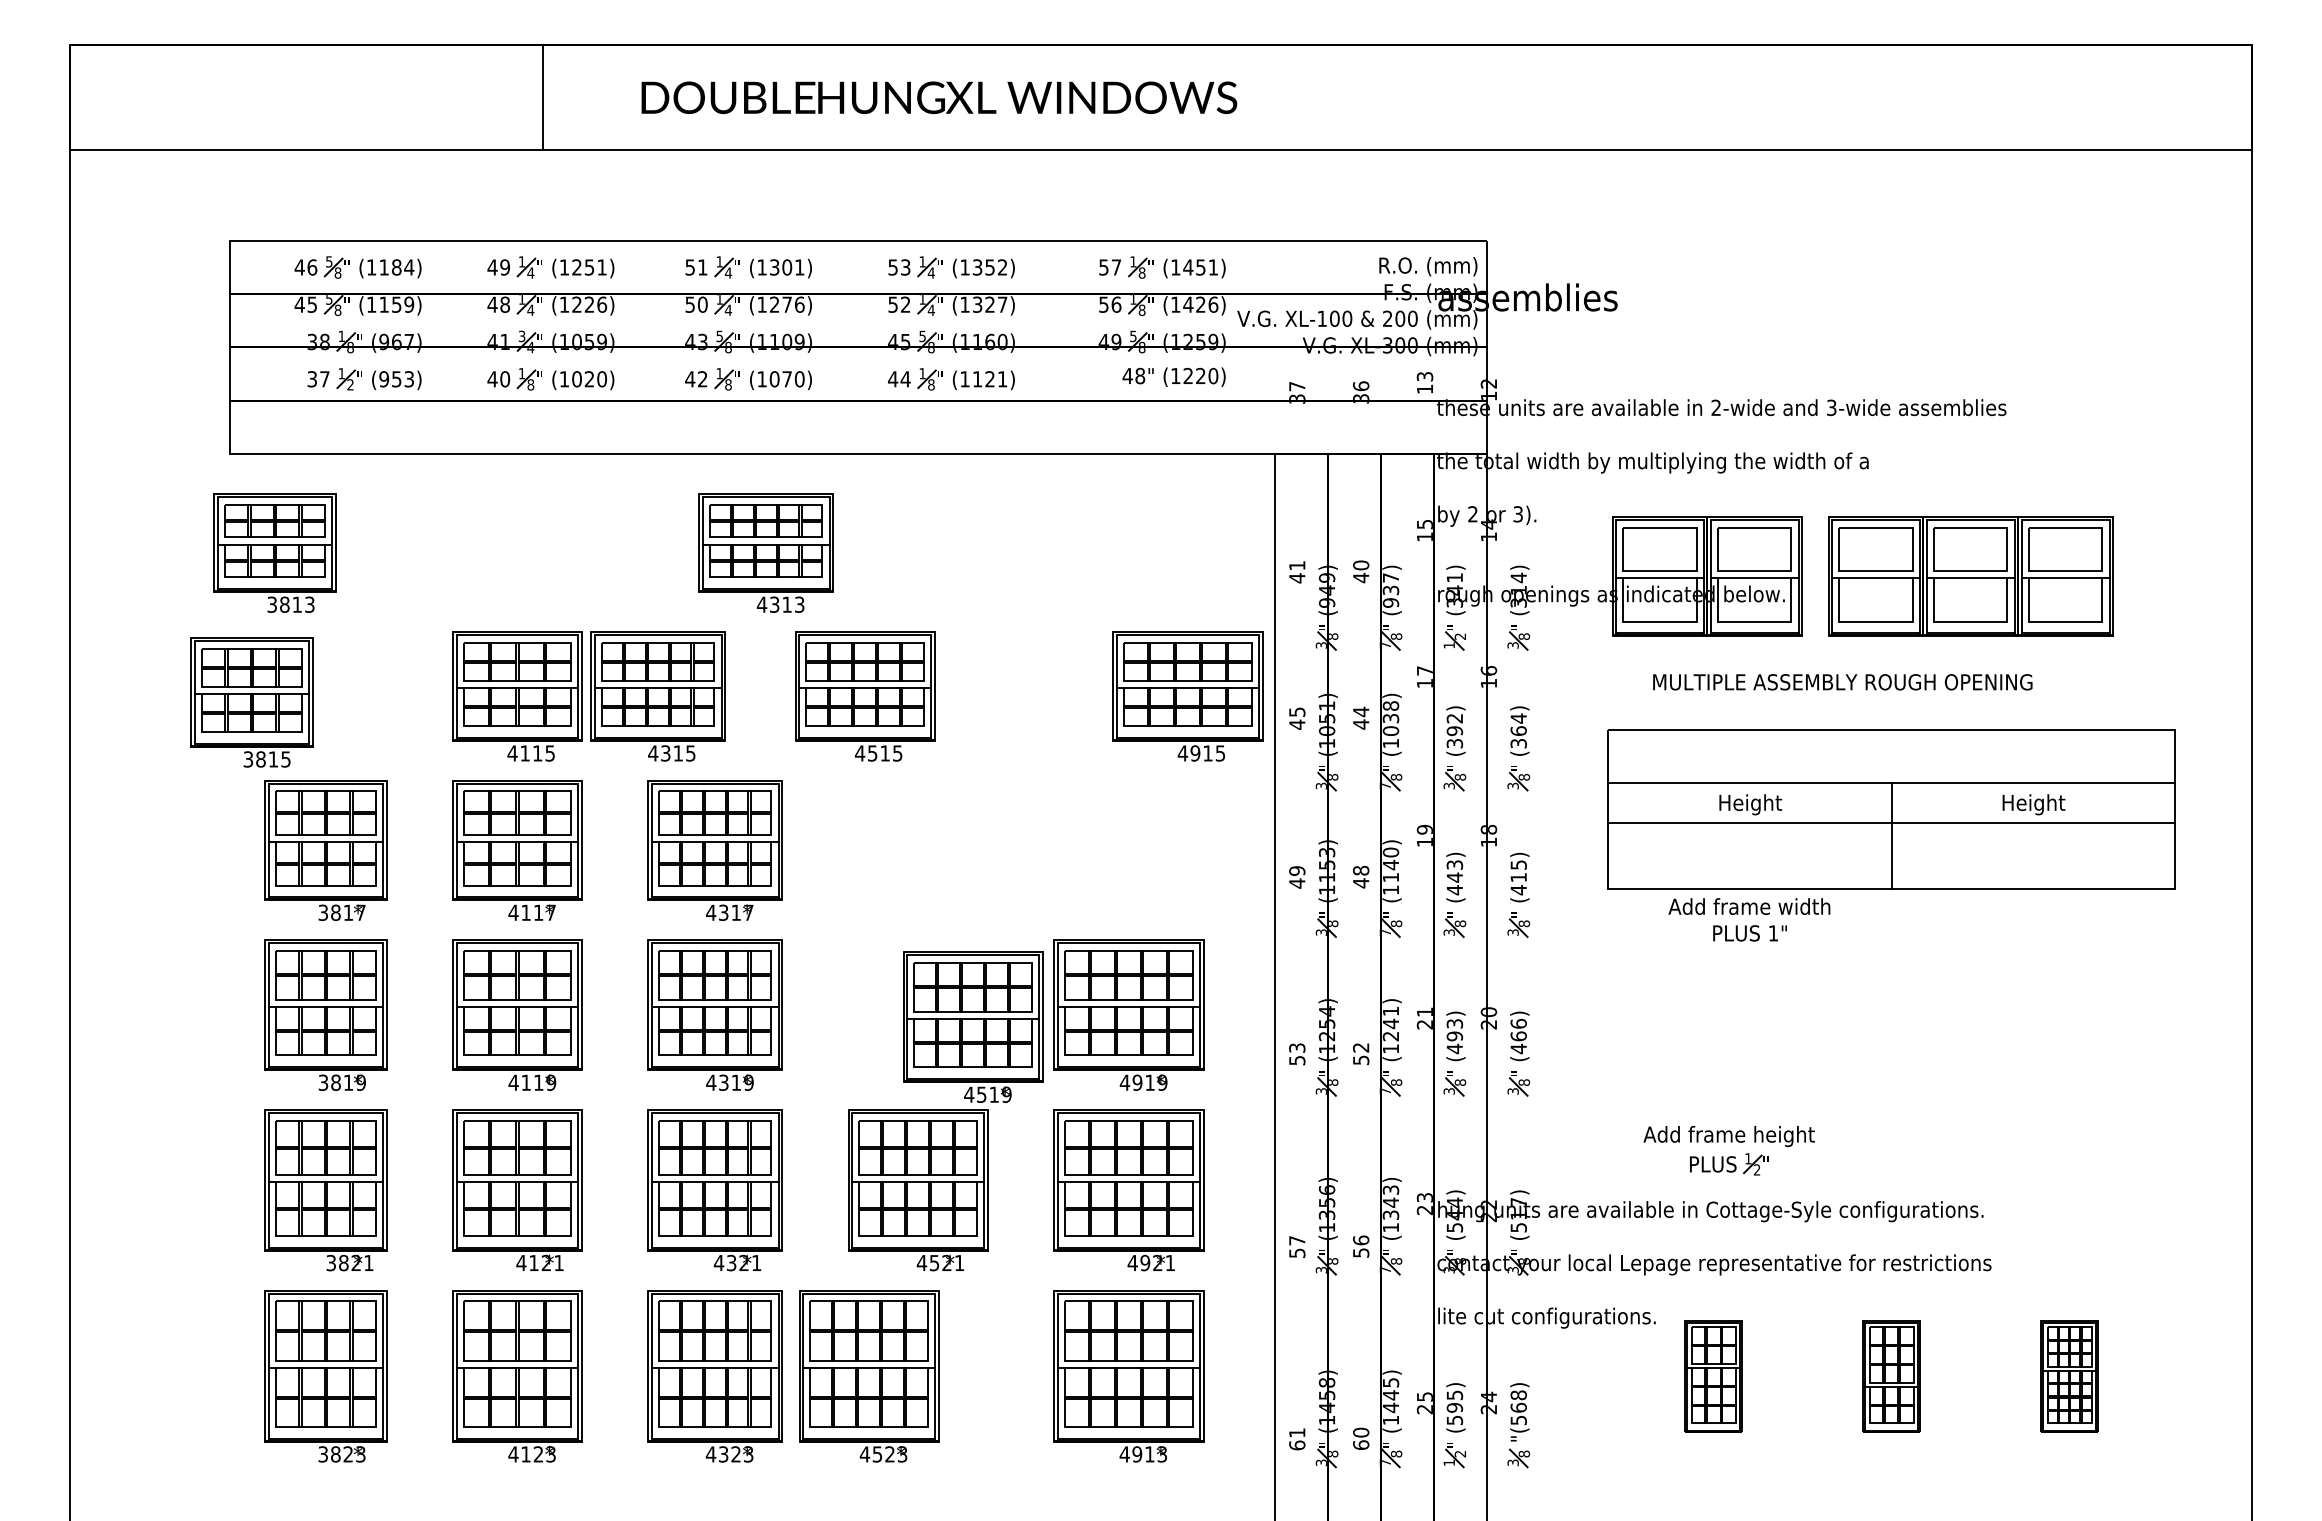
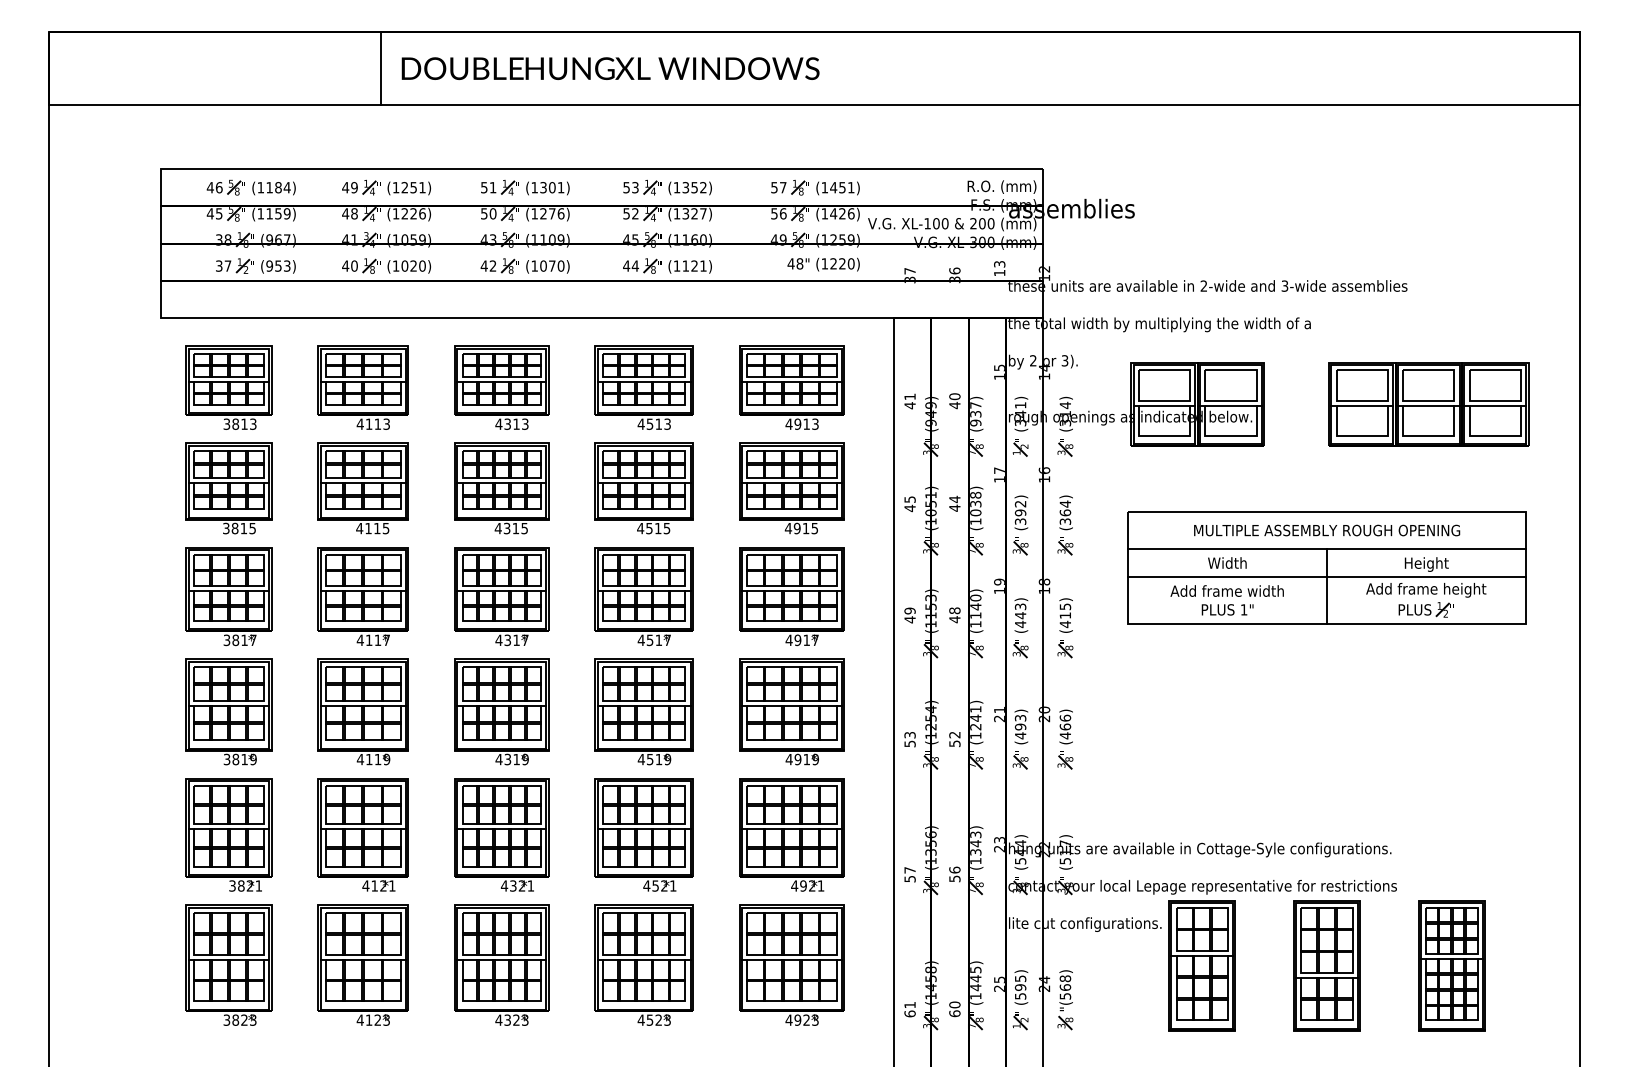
text: (939, 97) -> (610, 68), moved
part: (274, 552) -> (228, 387), moved
part: (517, 552) -> (363, 387), added
part: (765, 552) -> (501, 387), moved
part: (918, 552) -> (644, 387), added
part: (1128, 552) -> (791, 387), added
part: (1970, 576) -> (1428, 404), moved
text: (1842, 682) -> (1326, 530), moved
part: (657, 696) -> (501, 488), moved
part: (865, 696) -> (644, 488), moved
part: (1187, 696) -> (791, 488), moved
part: (251, 702) -> (228, 488), moved
text: (1750, 804) -> (1227, 564), Height -> Width
part: (918, 850) -> (644, 596), added
part: (1128, 850) -> (791, 596), added
text: (1749, 919) -> (1227, 600), moved
part: (973, 1026) -> (644, 711), moved
part: (1729, 1156) -> (1426, 604), moved
part: (869, 1376) -> (644, 965), moved
part: (1713, 1376) -> (1202, 965), size x1.67
part: (1891, 1376) -> (1326, 965), size x1.67
part: (2069, 1376) -> (1451, 965), size x1.67
text: (1149, 1454) -> (806, 1020), 4913 -> 4923

